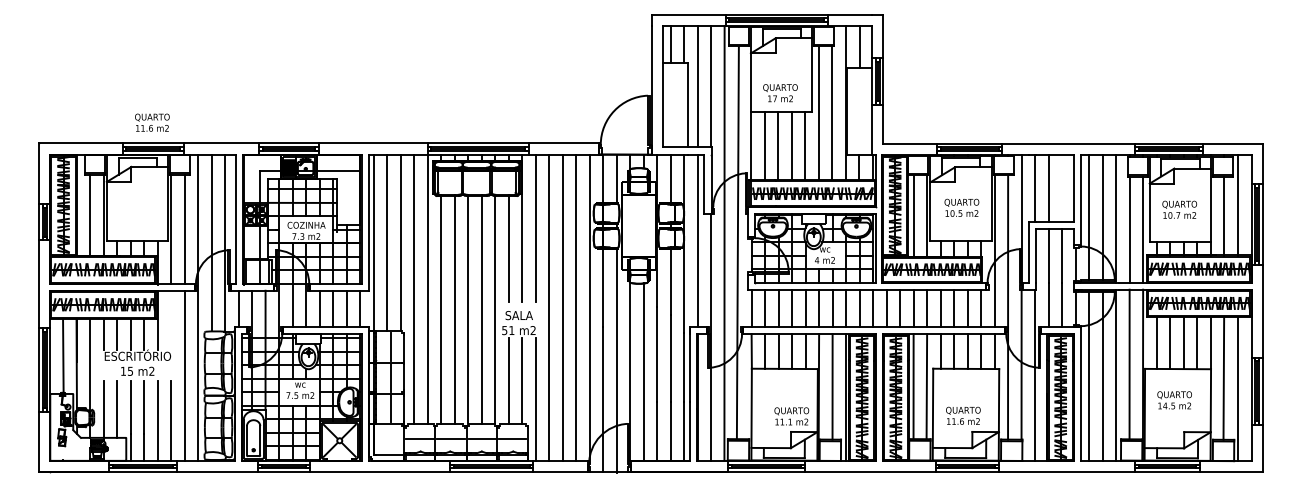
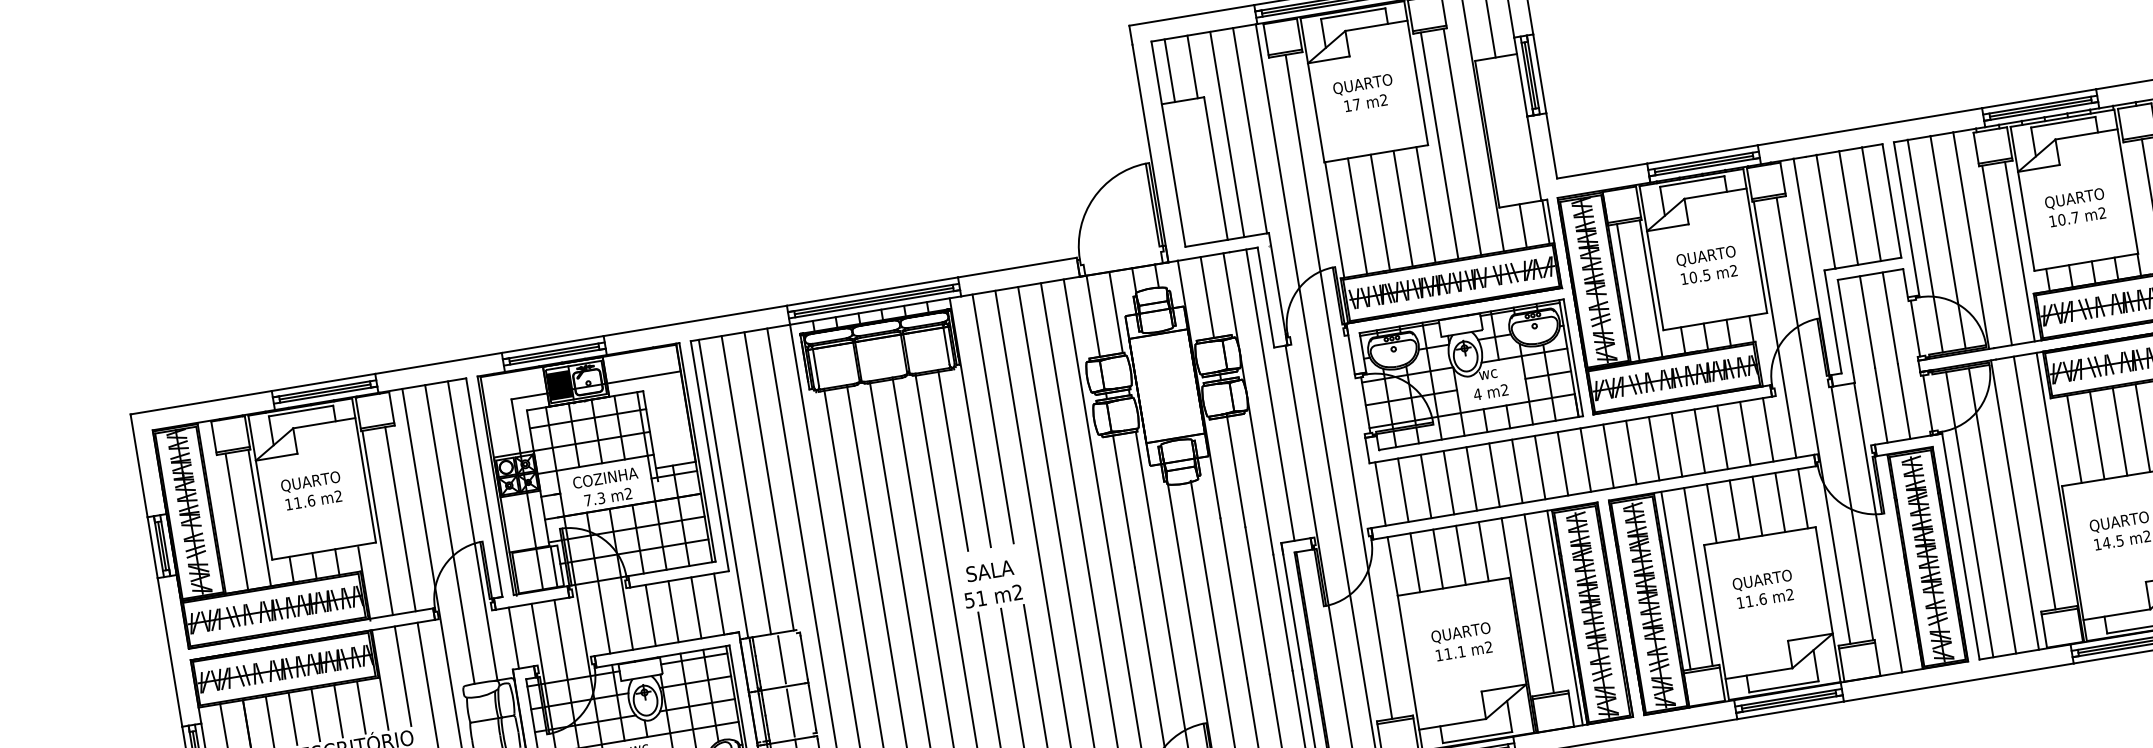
text: (780, 93) -> (1364, 94), moved
text: (152, 122) -> (312, 490), moved
line: (1062, 187) -> (1871, 202), added
line: (171, 319) -> (403, 674), added
text: (963, 415) -> (1763, 588), moved
text: (791, 416) -> (1462, 642), moved

